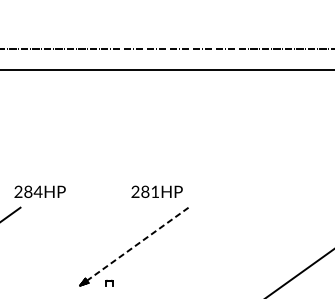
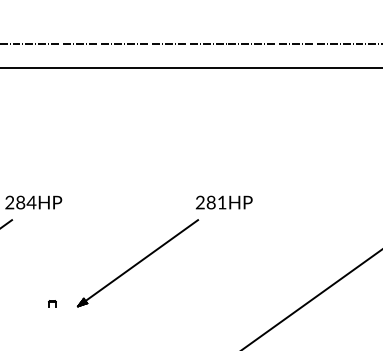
text: (156, 191) -> (223, 202), moved
line: (134, 246) -> (138, 263), dashed -> solid
part: (109, 283) -> (52, 303), moved

